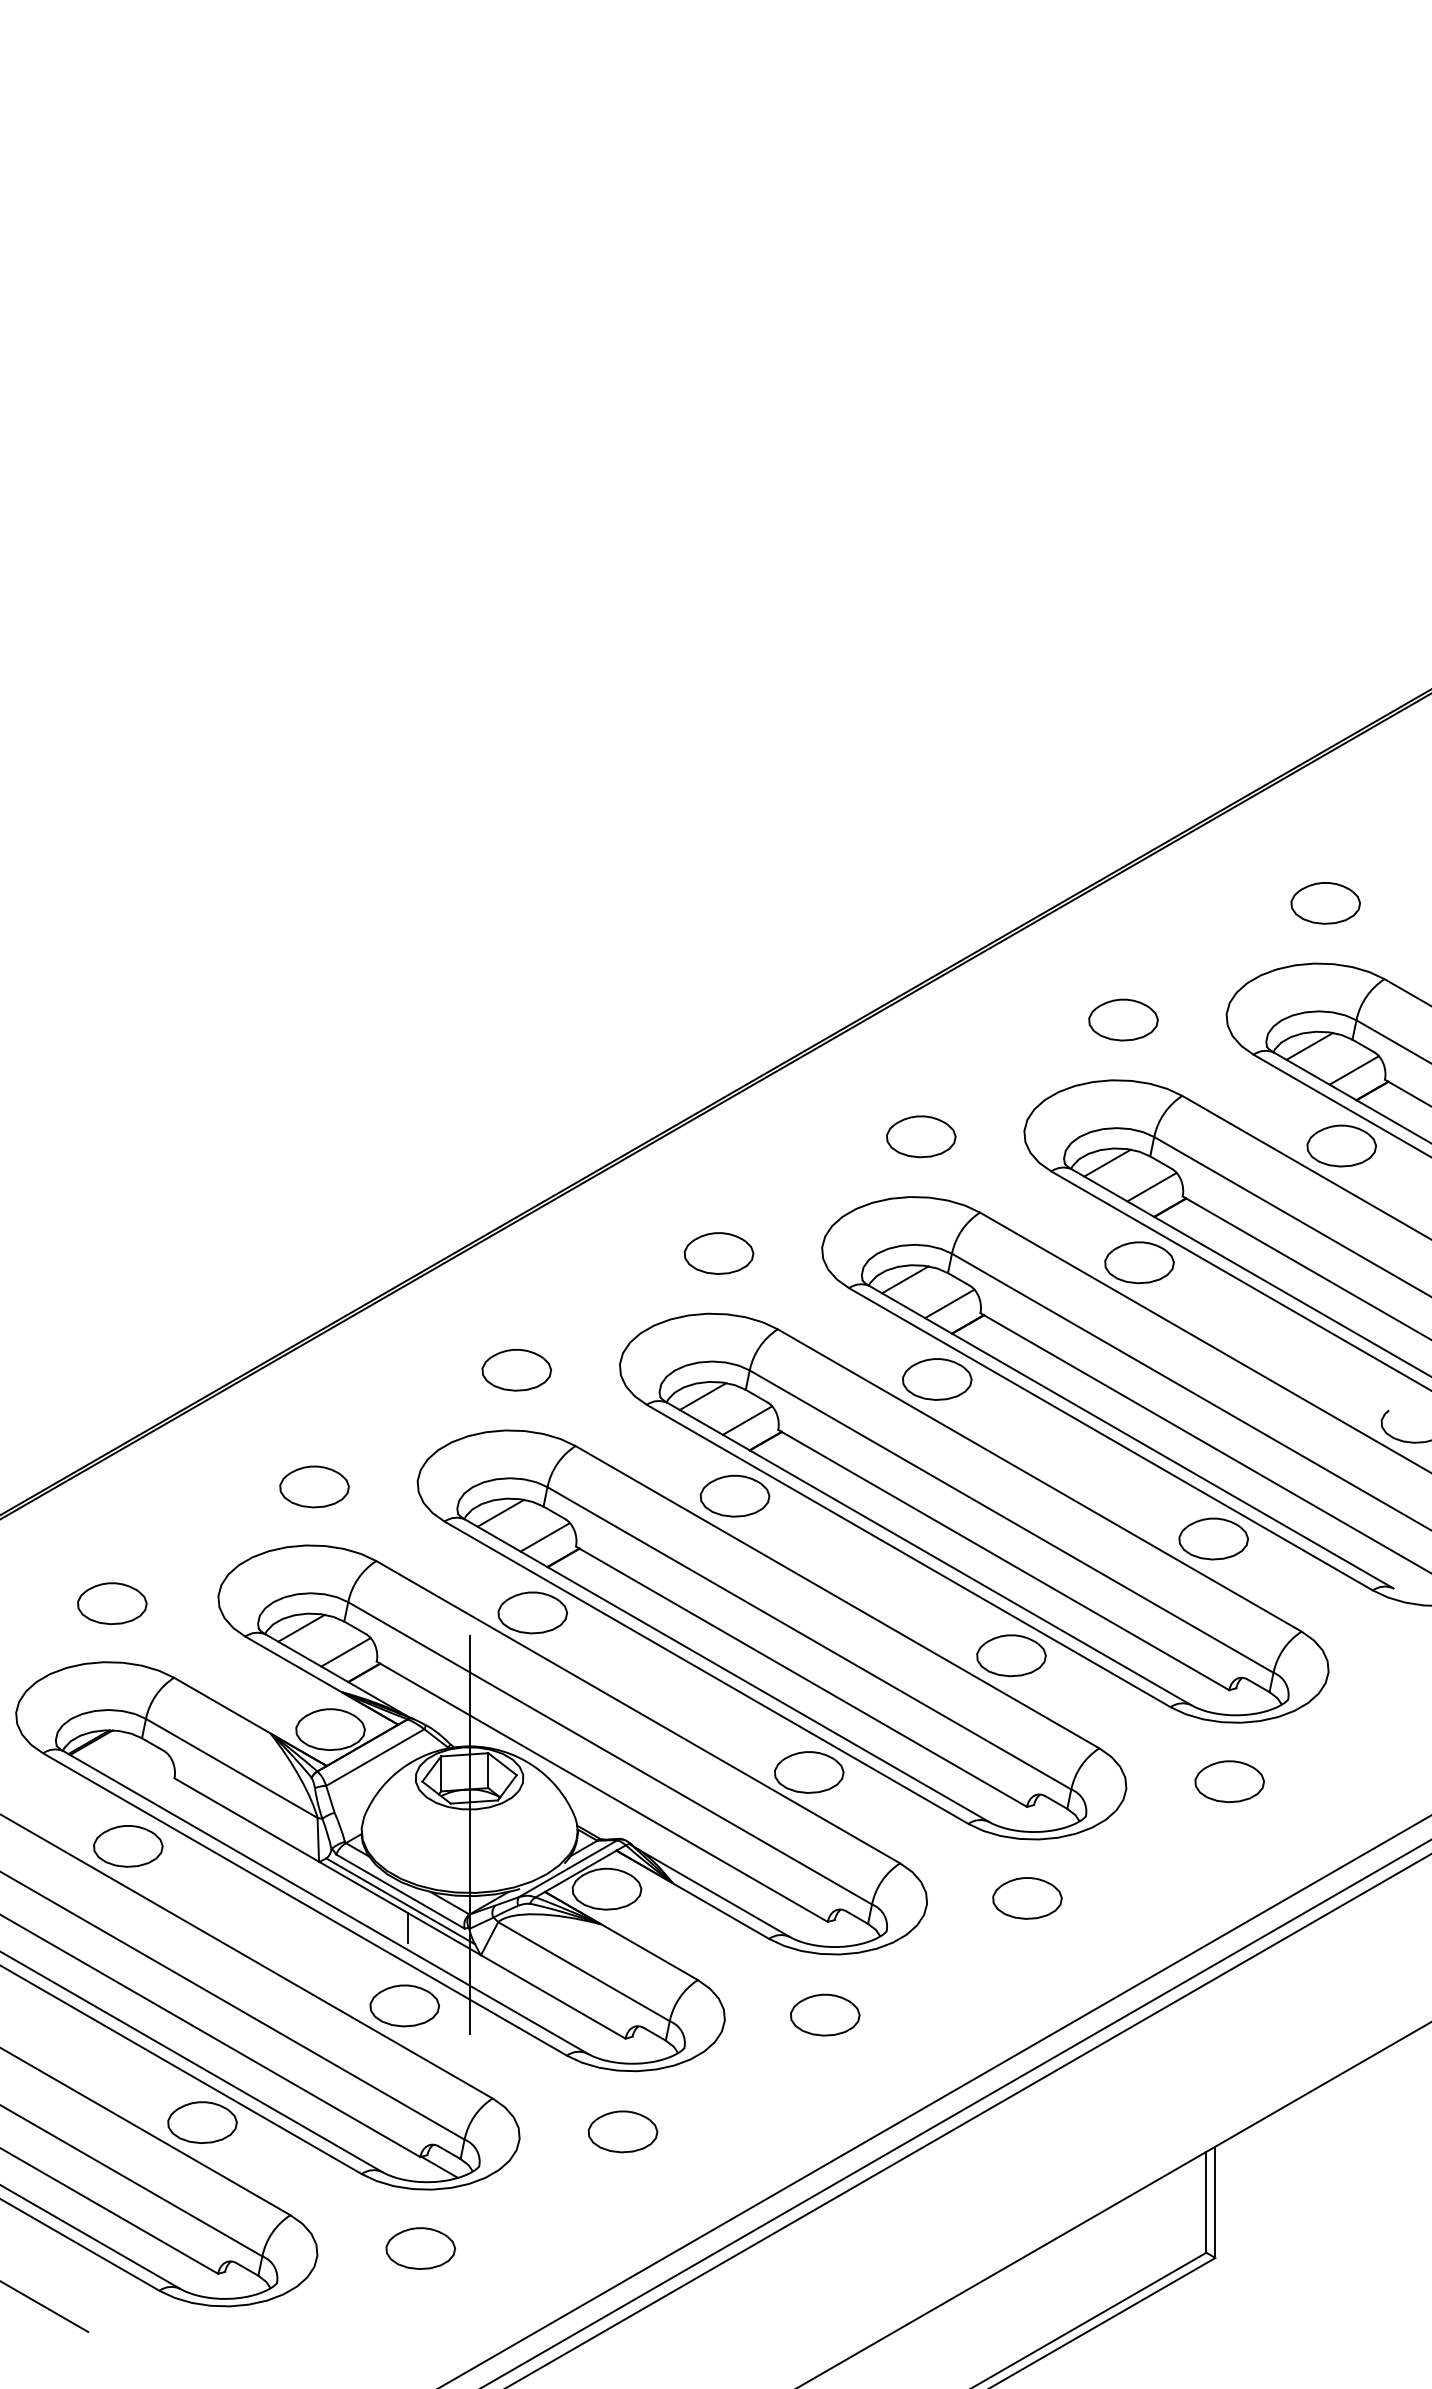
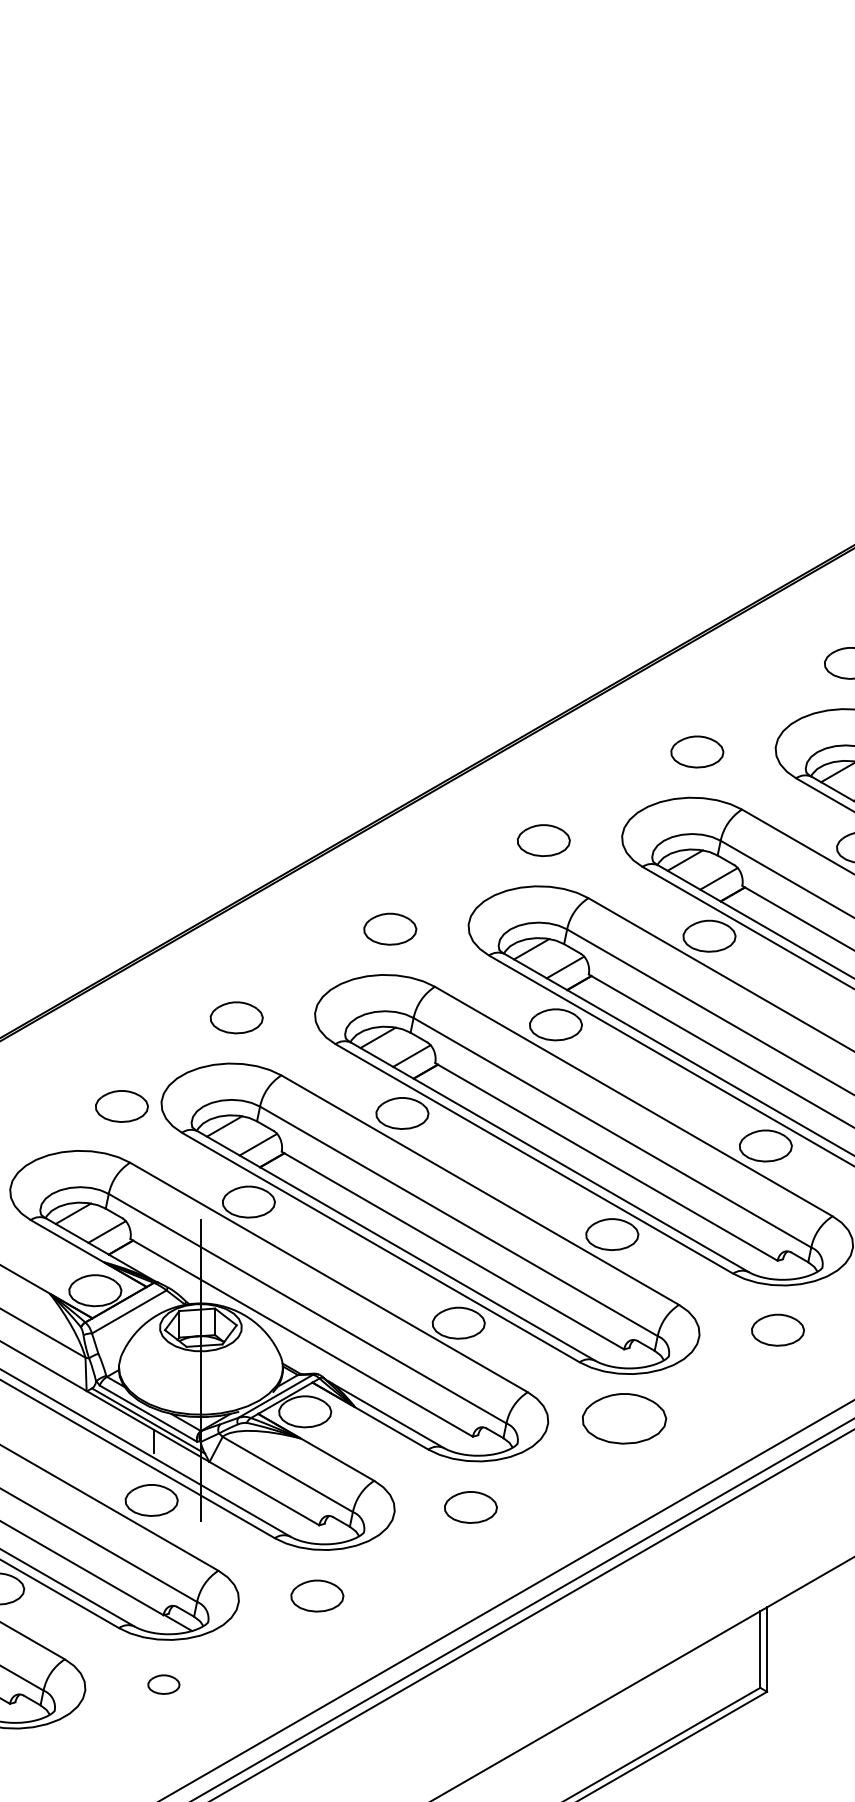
part: (314, 1486) -> (121, 1106), moved
part: (1027, 1898) -> (624, 1418), size x1.6
part: (420, 2248) -> (163, 1684), size x0.6

